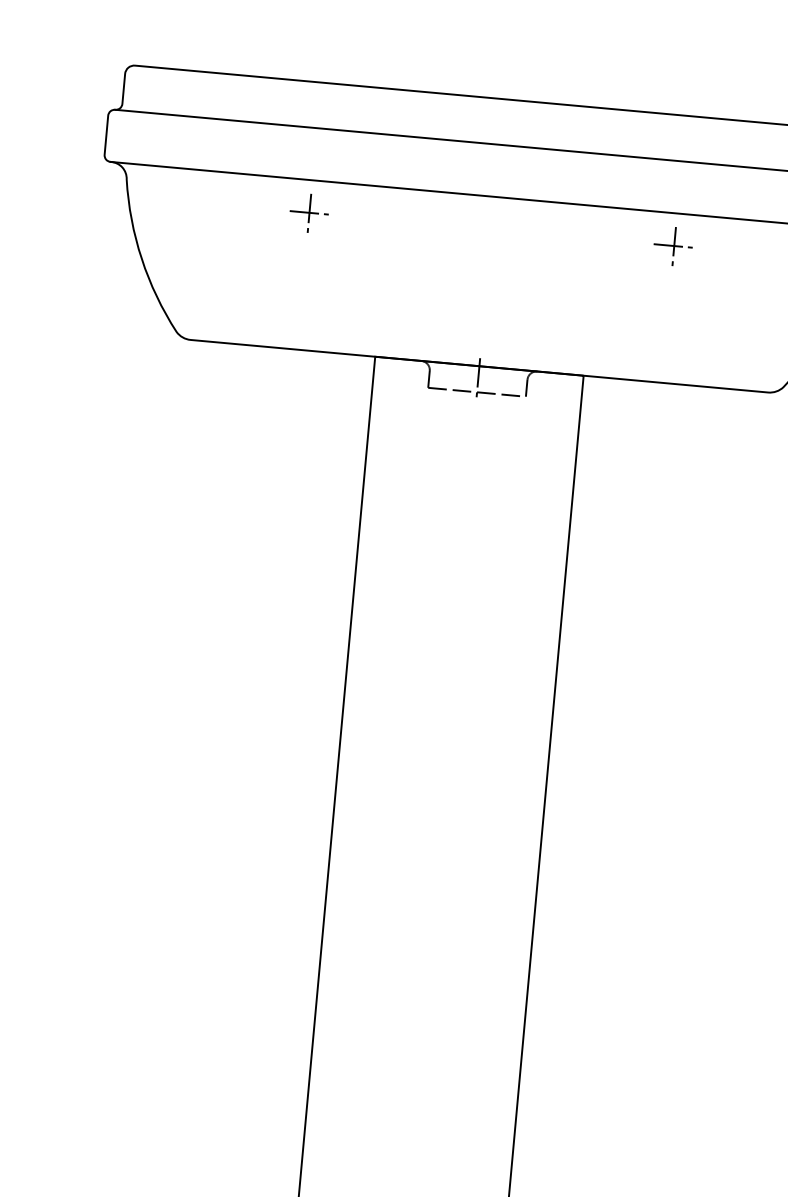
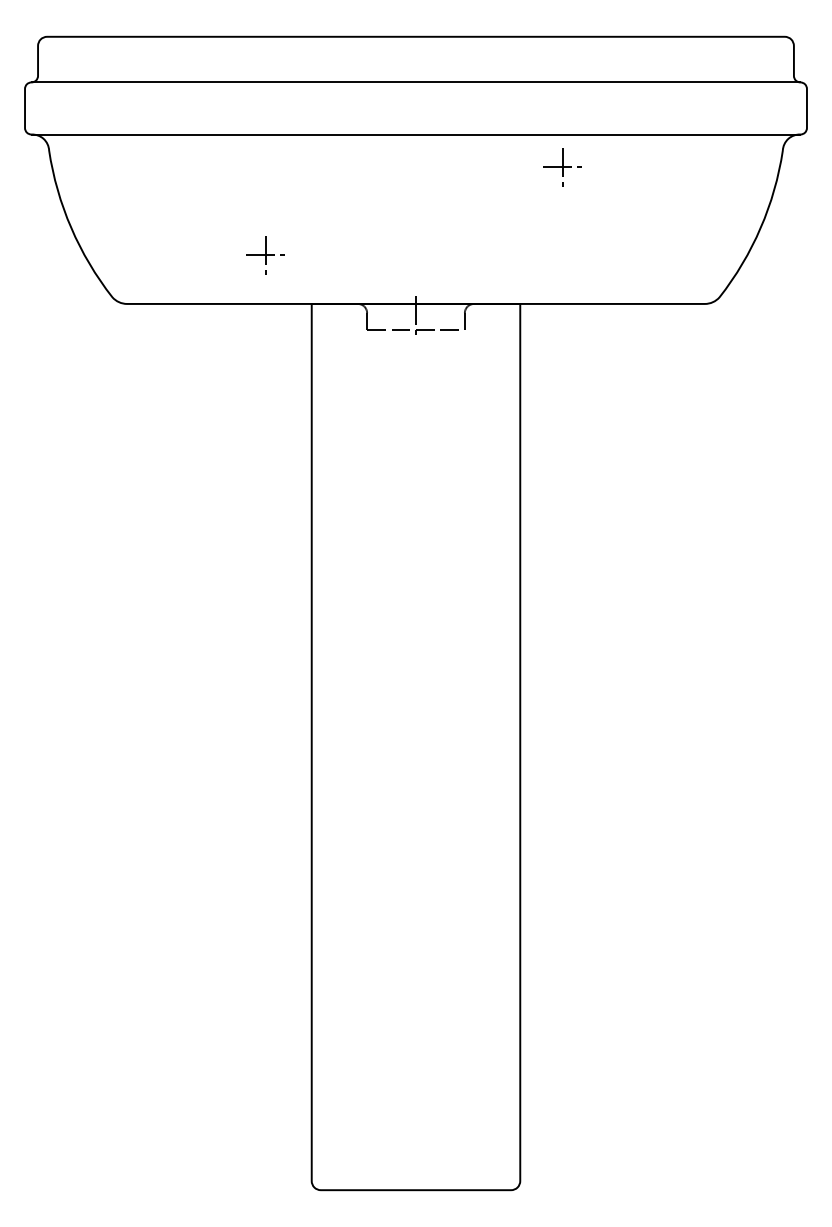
part: (309, 213) -> (265, 255), moved
part: (673, 246) -> (562, 167), moved

